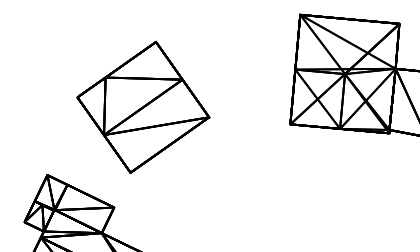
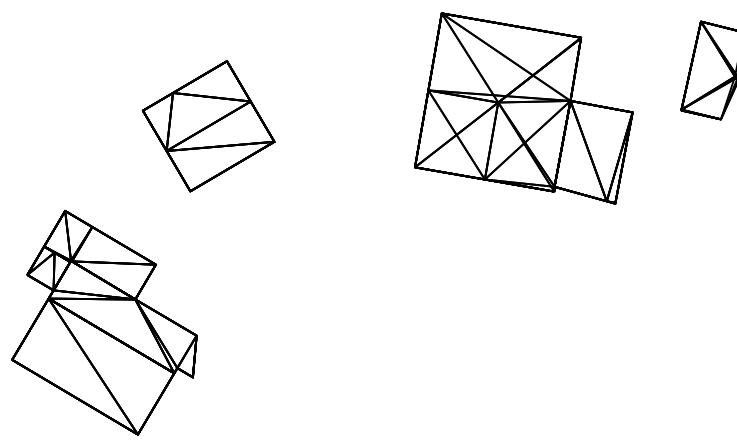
part: (143, 107) -> (208, 126), size x0.71

